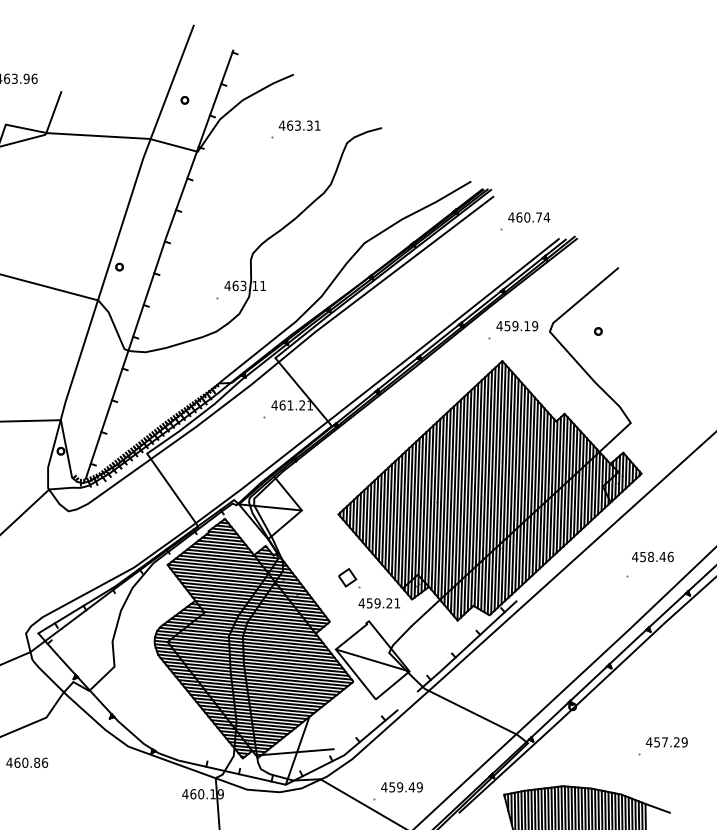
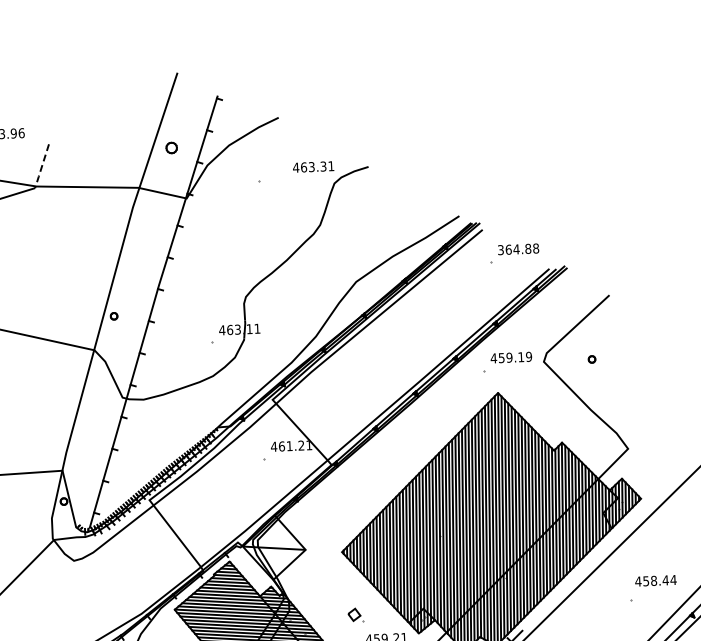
part: (184, 100) -> (171, 148), size x1.6
line: (53, 114) -> (41, 167), solid -> dashed
text: (299, 125) -> (313, 166), moved
text: (529, 217) -> (518, 249), 460.74 -> 364.88
text: (670, 556) -> (673, 579), 458.46 -> 458.44
part: (349, 578) -> (355, 615), size x0.7

